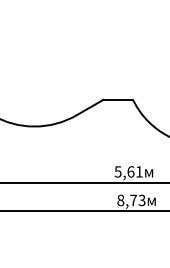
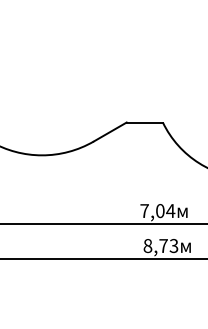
text: (128, 172) -> (157, 211), 5,61 -> 7,04

